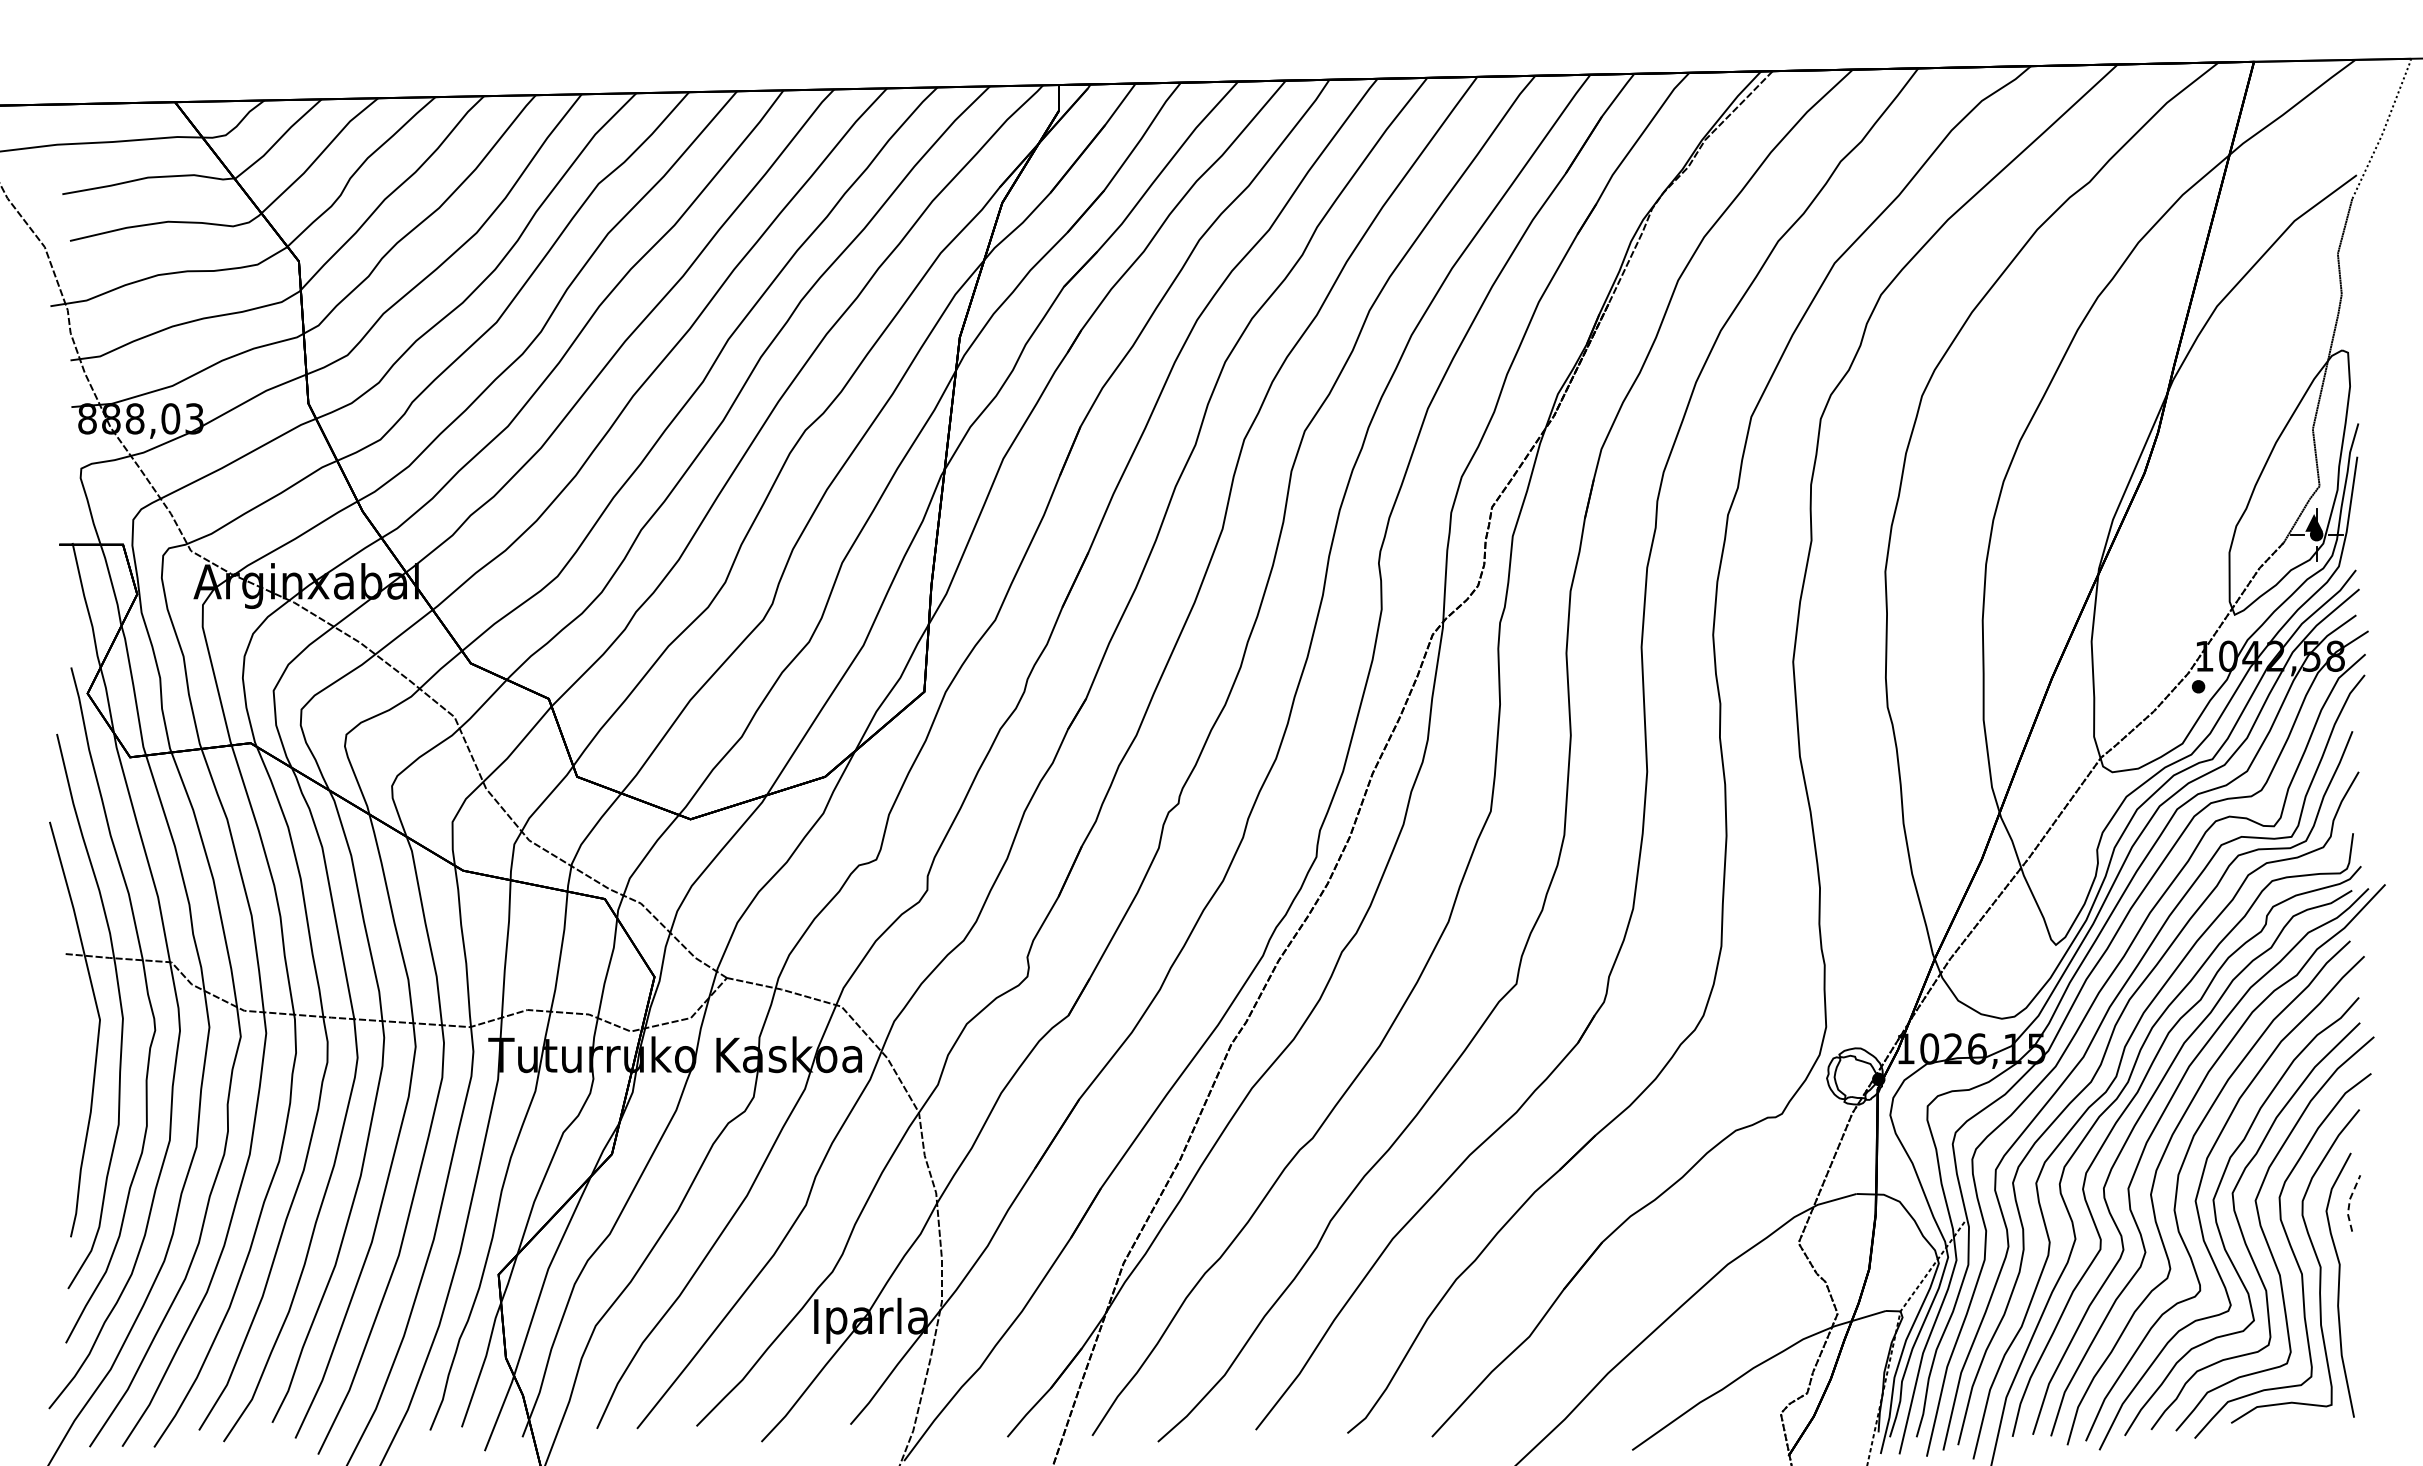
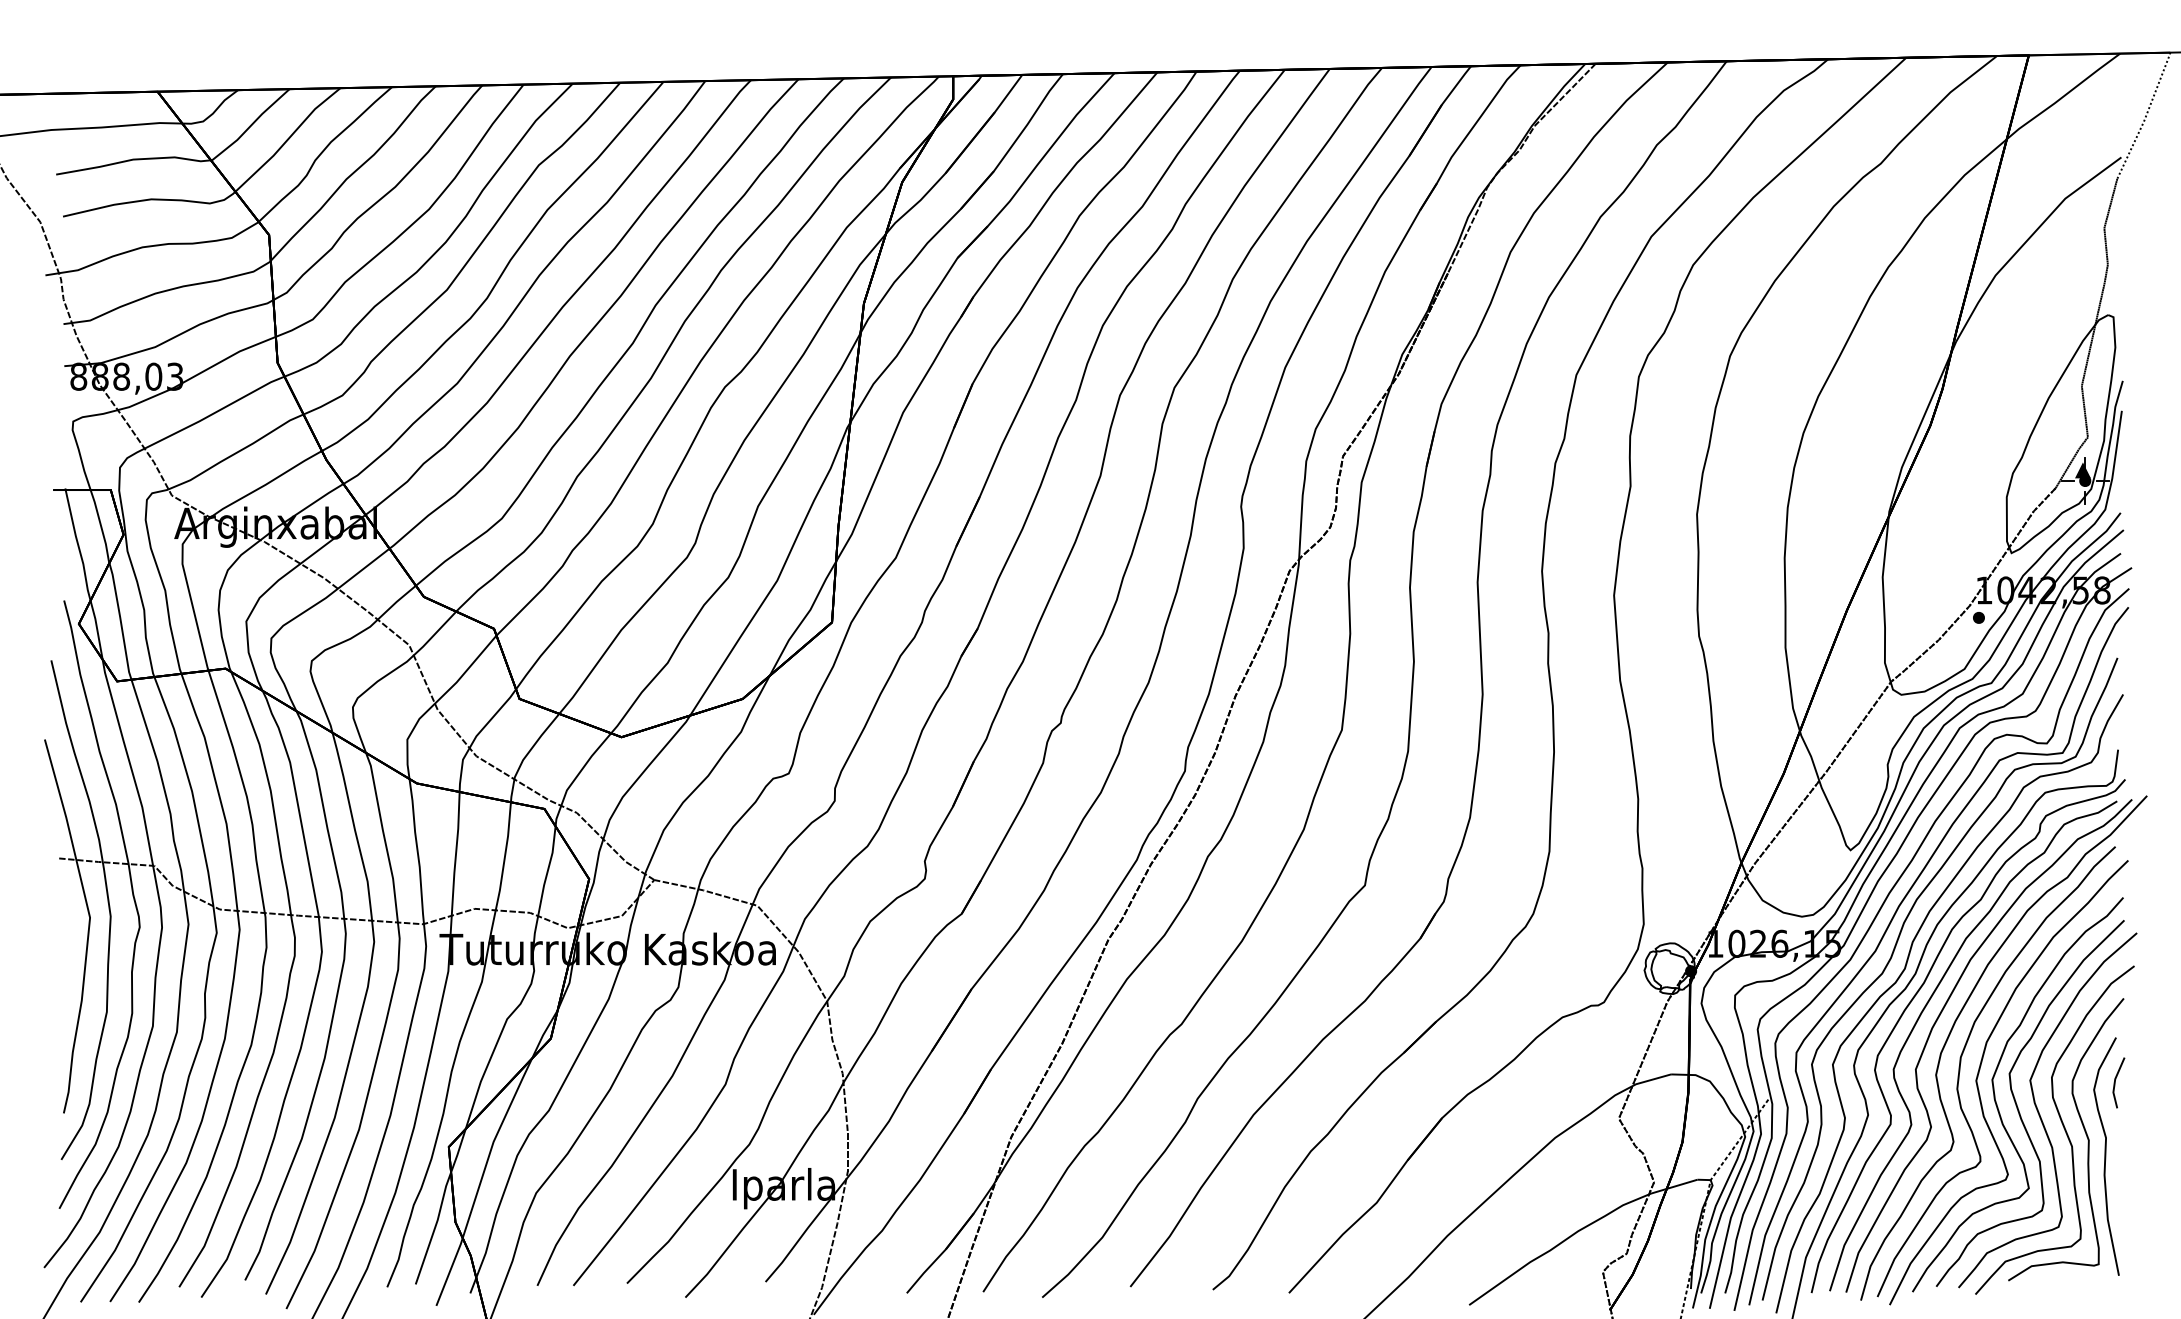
line: (2349, 1202) -> (2114, 1082), dashed -> solid

